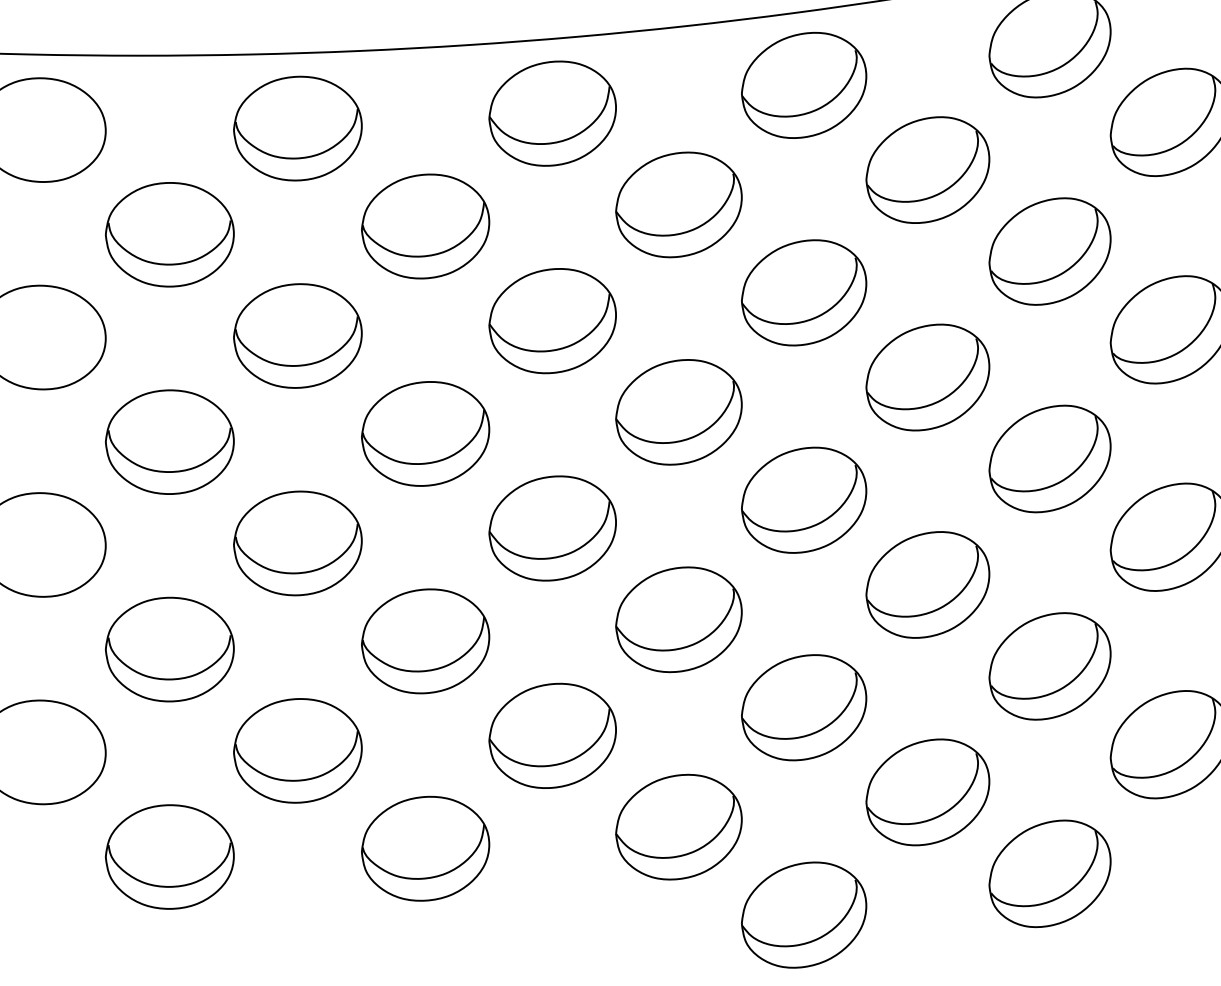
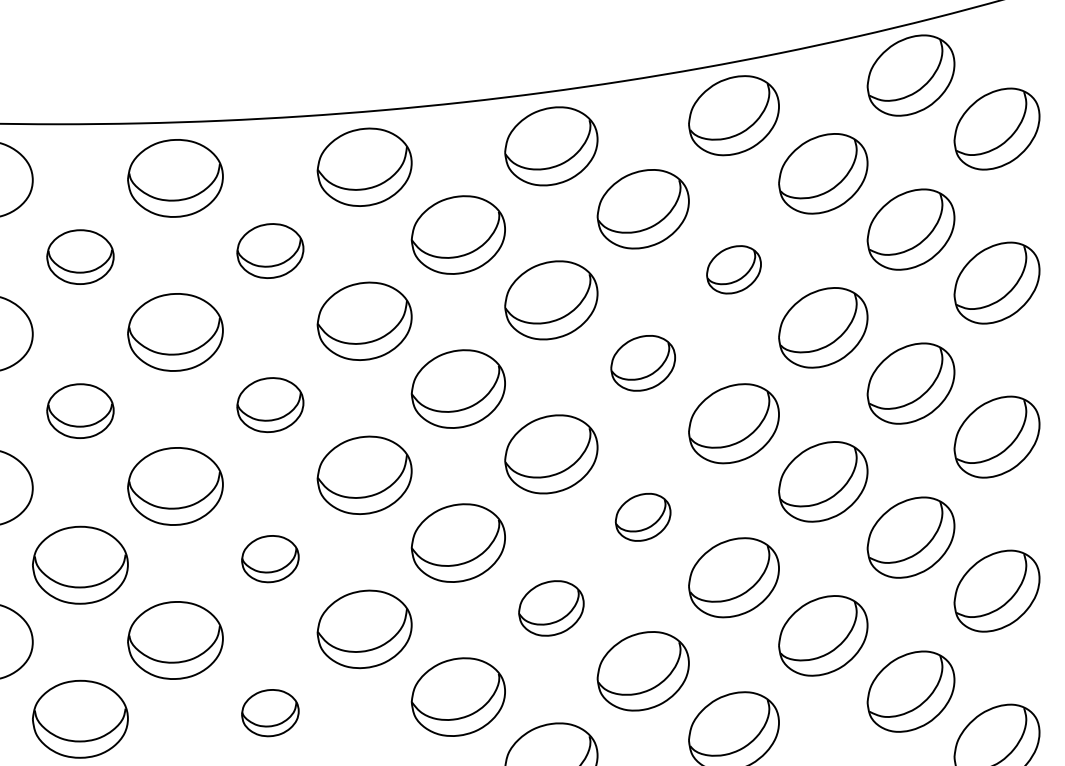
part: (425, 225) -> (270, 250), size x0.7
part: (169, 233) -> (80, 256), size x0.7
part: (1049, 251) -> (733, 269), size x0.6
part: (926, 377) -> (642, 363), size x0.7
part: (425, 433) -> (270, 404), size x0.7
part: (169, 441) -> (80, 410), size x0.7
part: (926, 585) -> (642, 517), size x0.6
part: (425, 640) -> (270, 558), size x0.6
part: (804, 707) -> (551, 608), size x0.7
part: (425, 847) -> (270, 712), size x0.6

